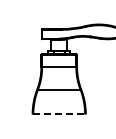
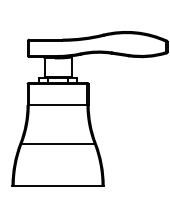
line: (59, 114) -> (58, 186), dashed -> solid

